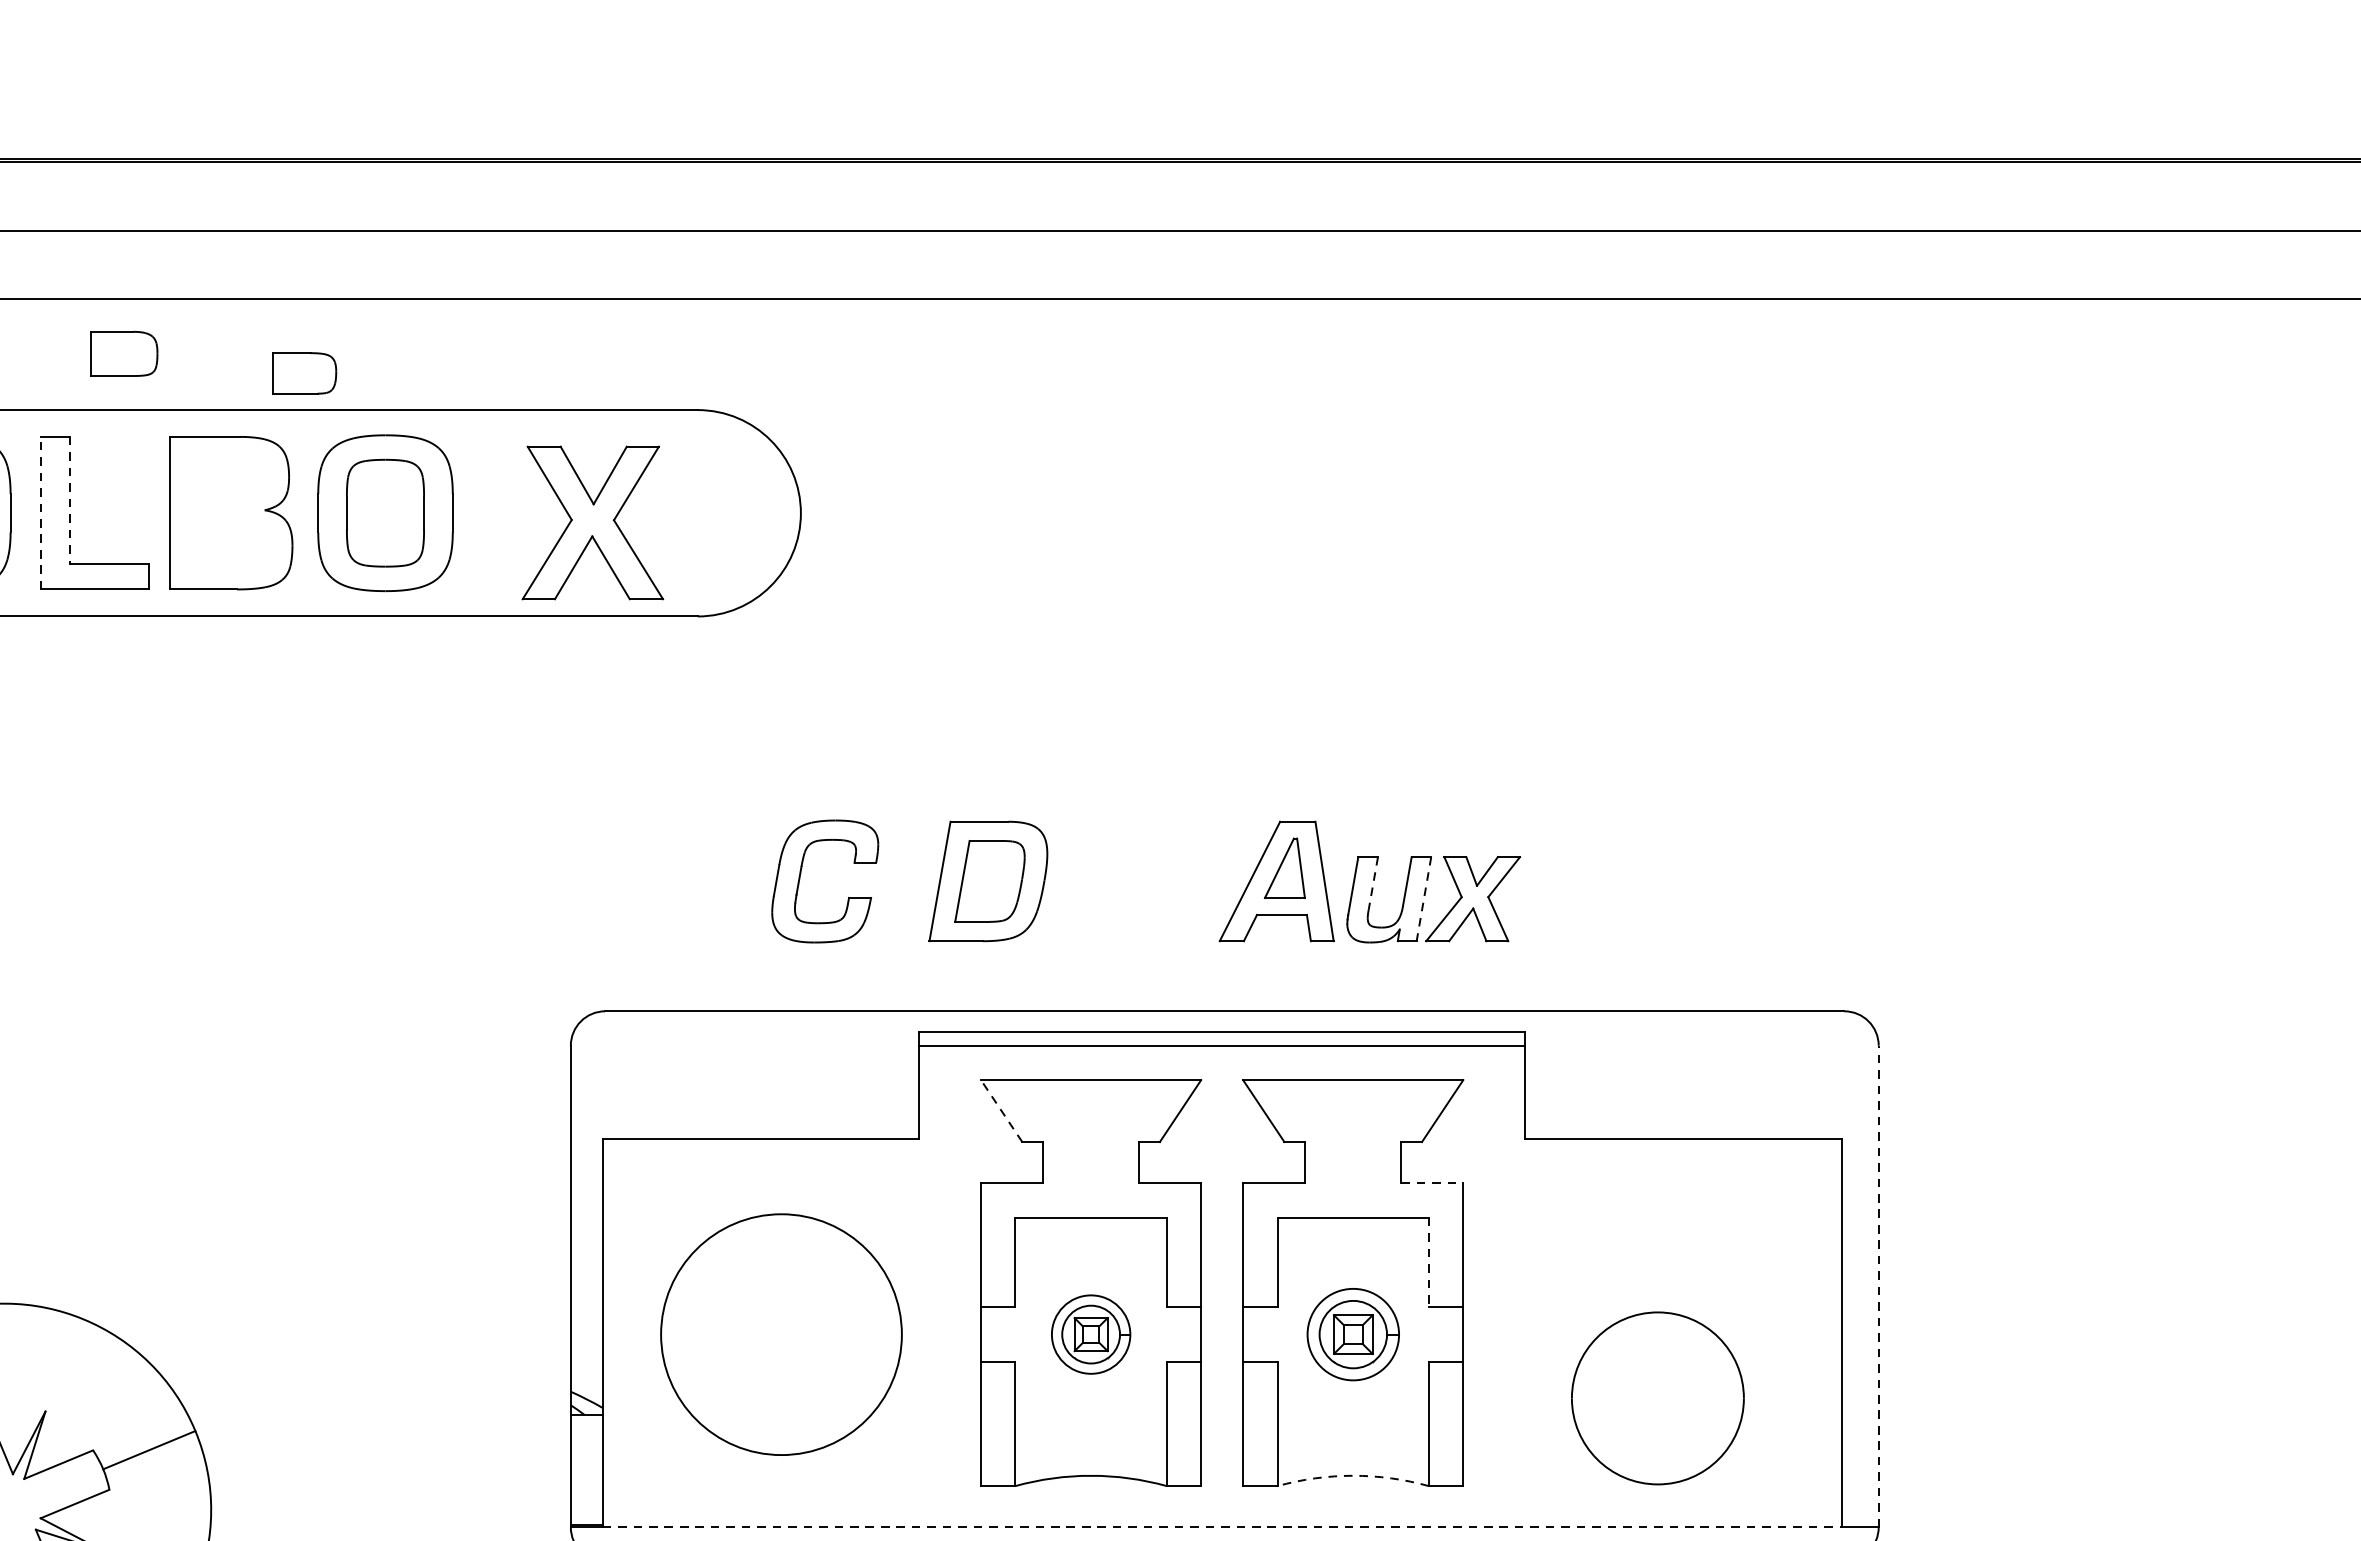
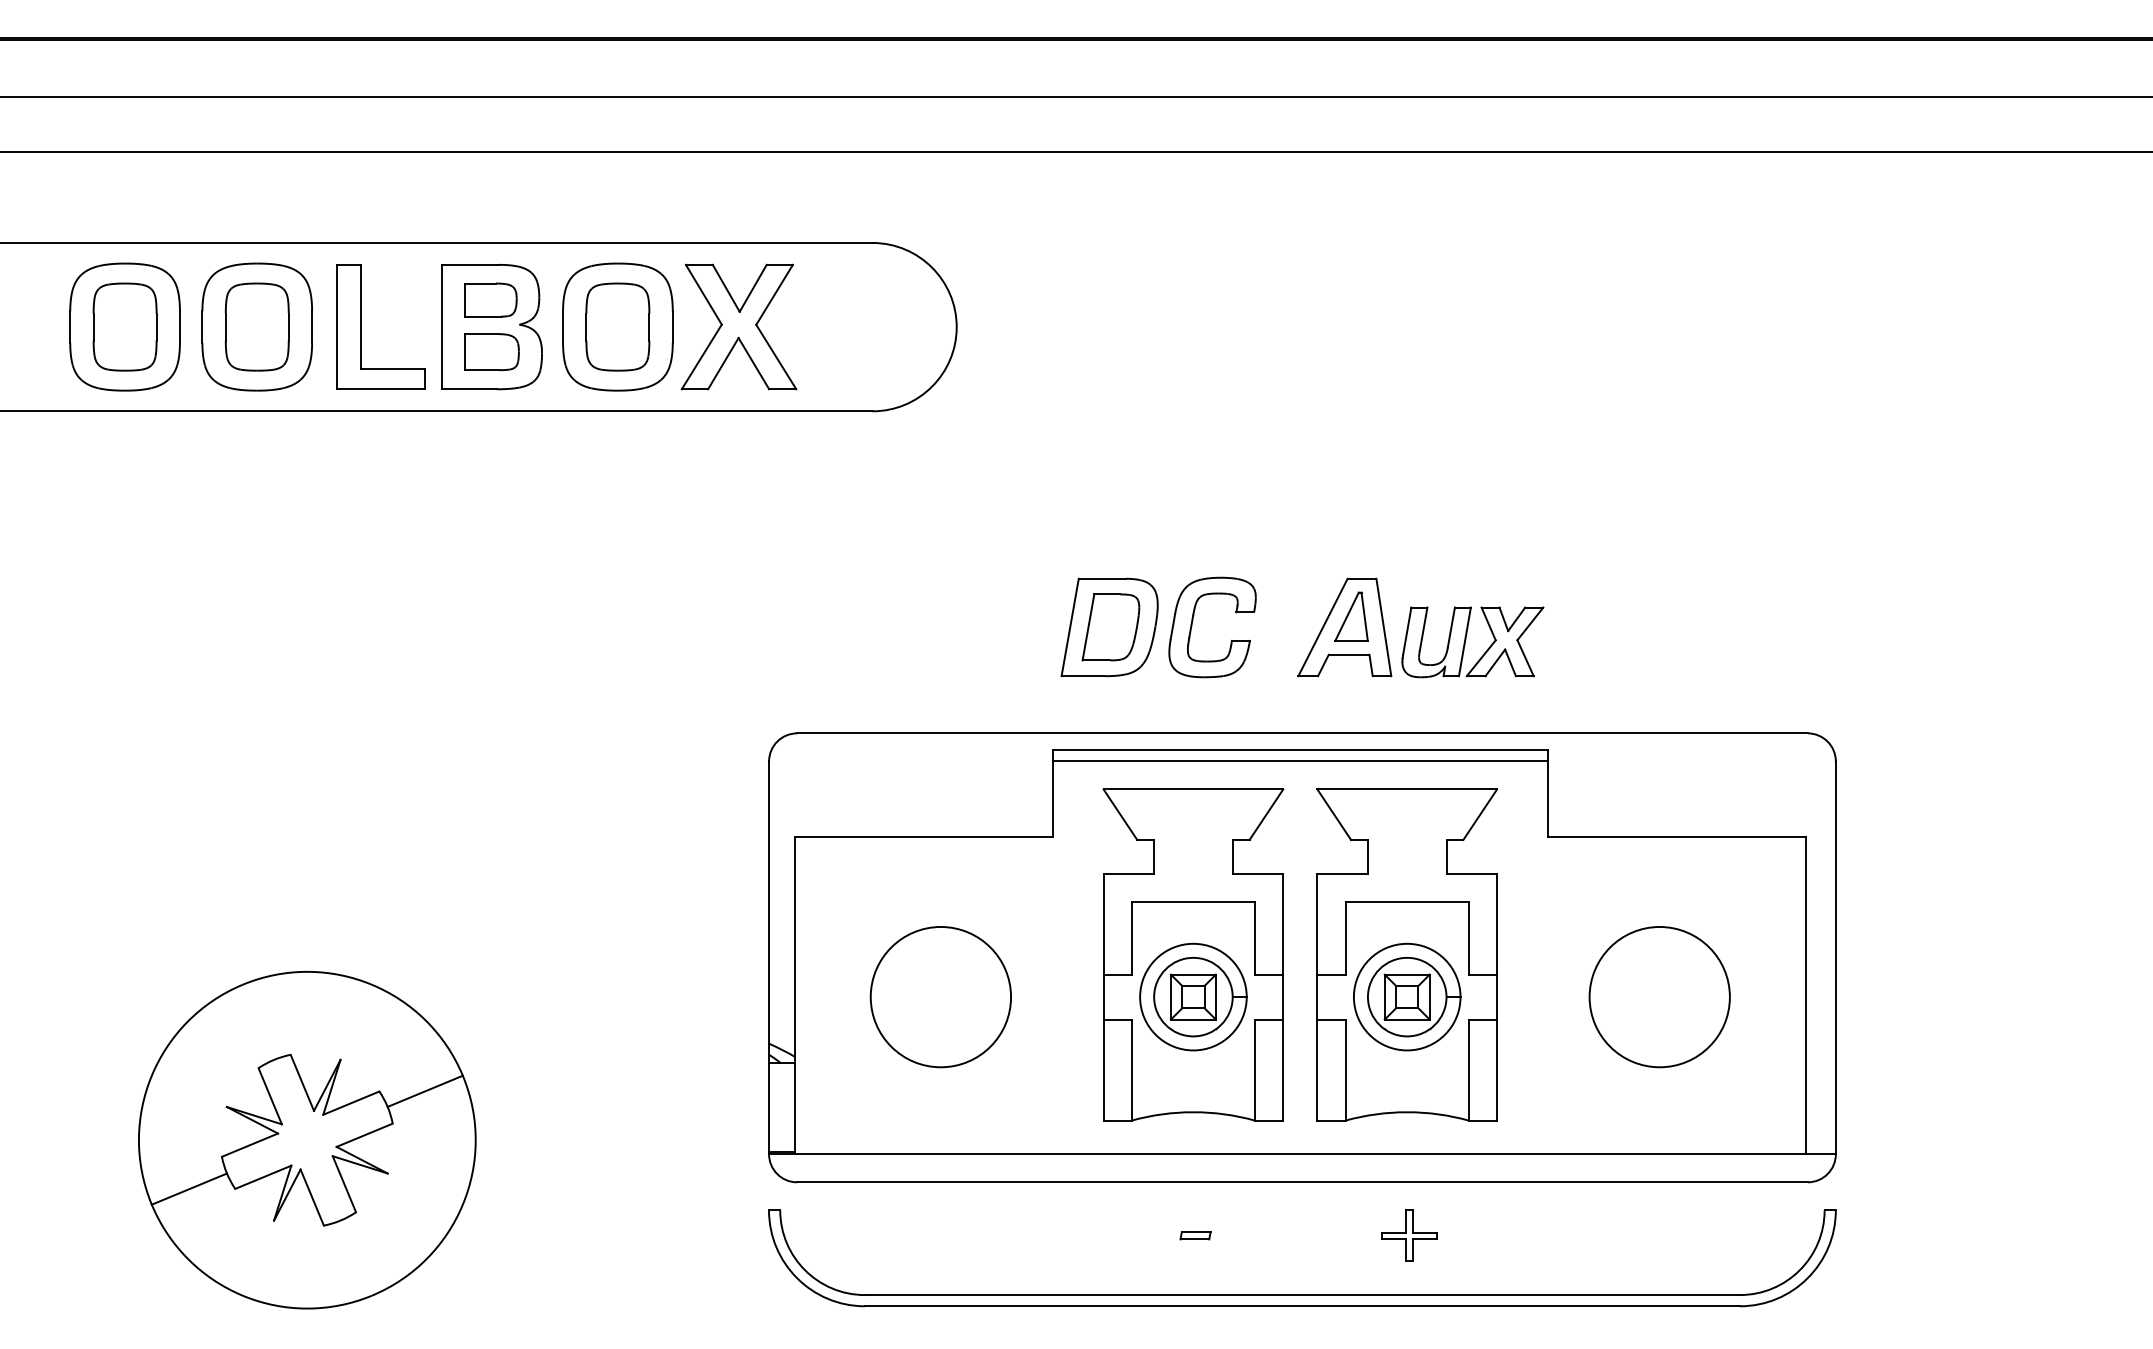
part: (123, 354) -> (491, 352), moved
part: (304, 372) -> (490, 299), moved
line: (69, 500) -> (360, 316), dashed -> solid
line: (41, 512) -> (337, 326), dashed -> solid
part: (592, 522) -> (738, 326), moved
part: (801, 874) -> (1193, 621), moved
line: (1373, 883) -> (1423, 629), dashed -> solid
line: (1423, 898) -> (1464, 641), dashed -> solid
line: (1001, 1110) -> (1120, 814), dashed -> solid
line: (1433, 1183) -> (1472, 873), dashed -> solid
line: (1428, 1262) -> (1468, 938), dashed -> solid
line: (1878, 1286) -> (1835, 957), dashed -> solid
circle: (781, 1333) -> (940, 996), size x0.71
part: (1091, 1333) -> (1193, 996), size x1.67
part: (1353, 1333) -> (1407, 996), size x1.43
part: (1657, 1398) -> (1659, 997), moved
arc: (1353, 1476) -> (1407, 1112), dashed -> solid
line: (1222, 1527) -> (1300, 1154), dashed -> solid

